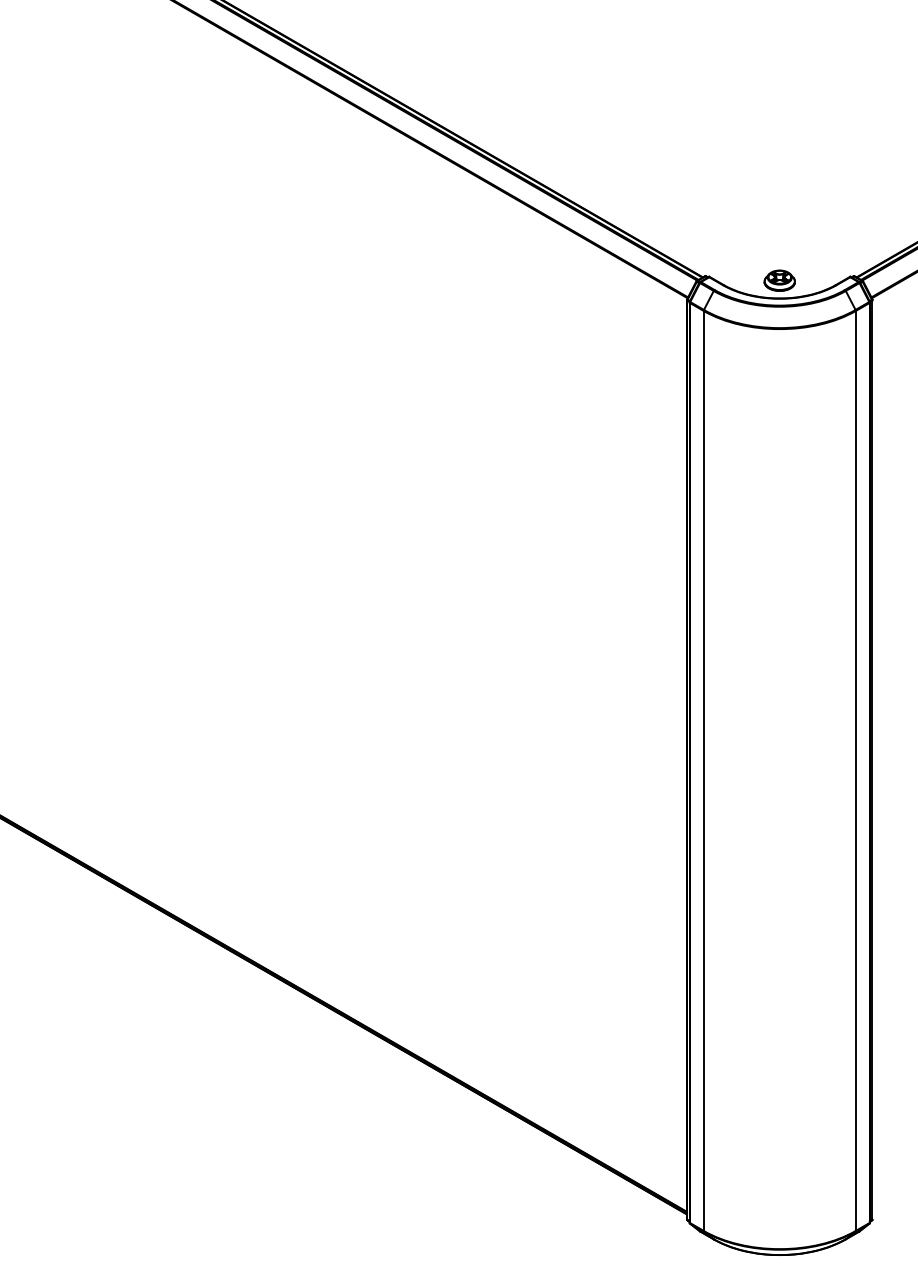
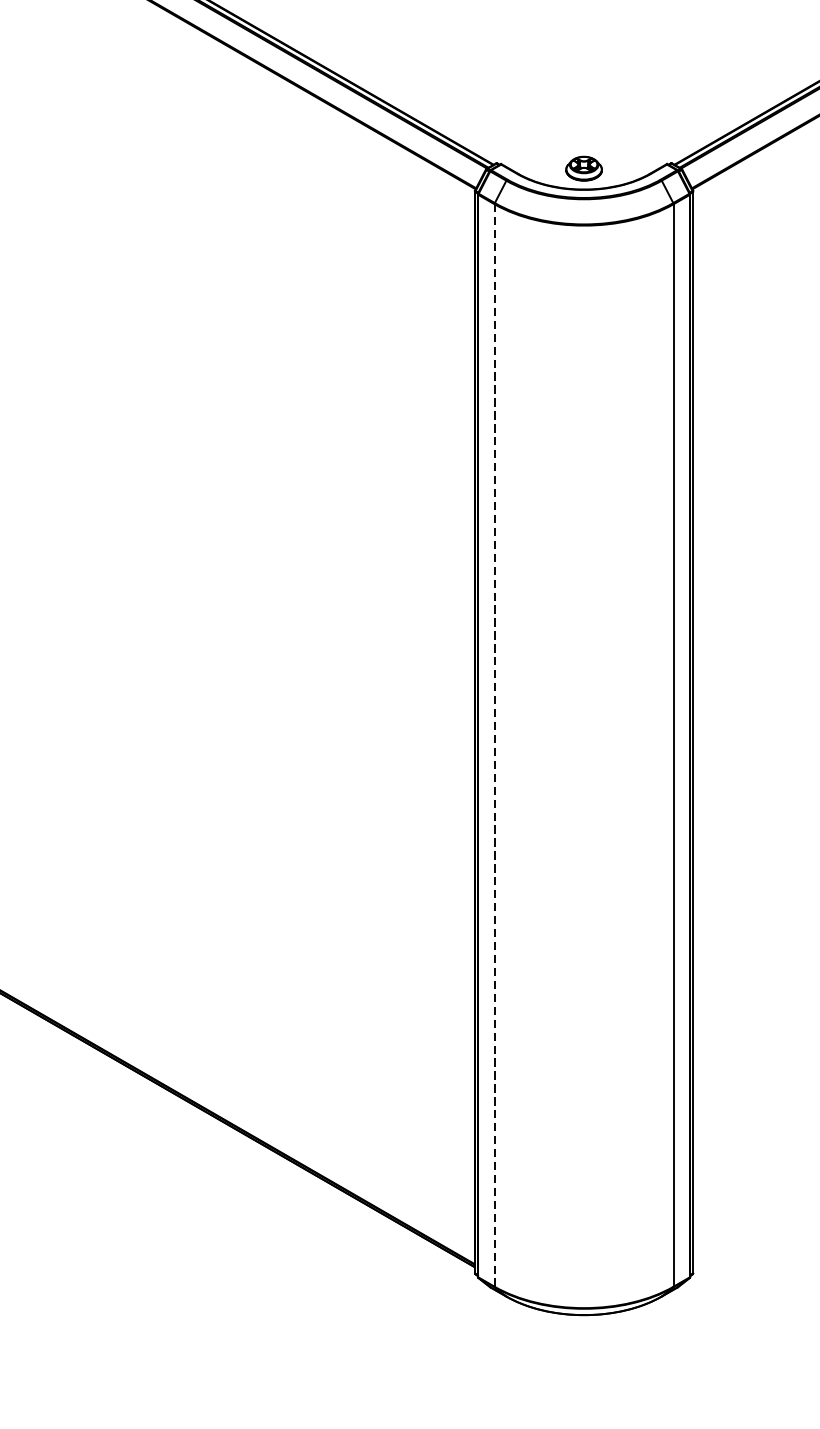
line: (703, 770) -> (494, 744), solid -> dashed

